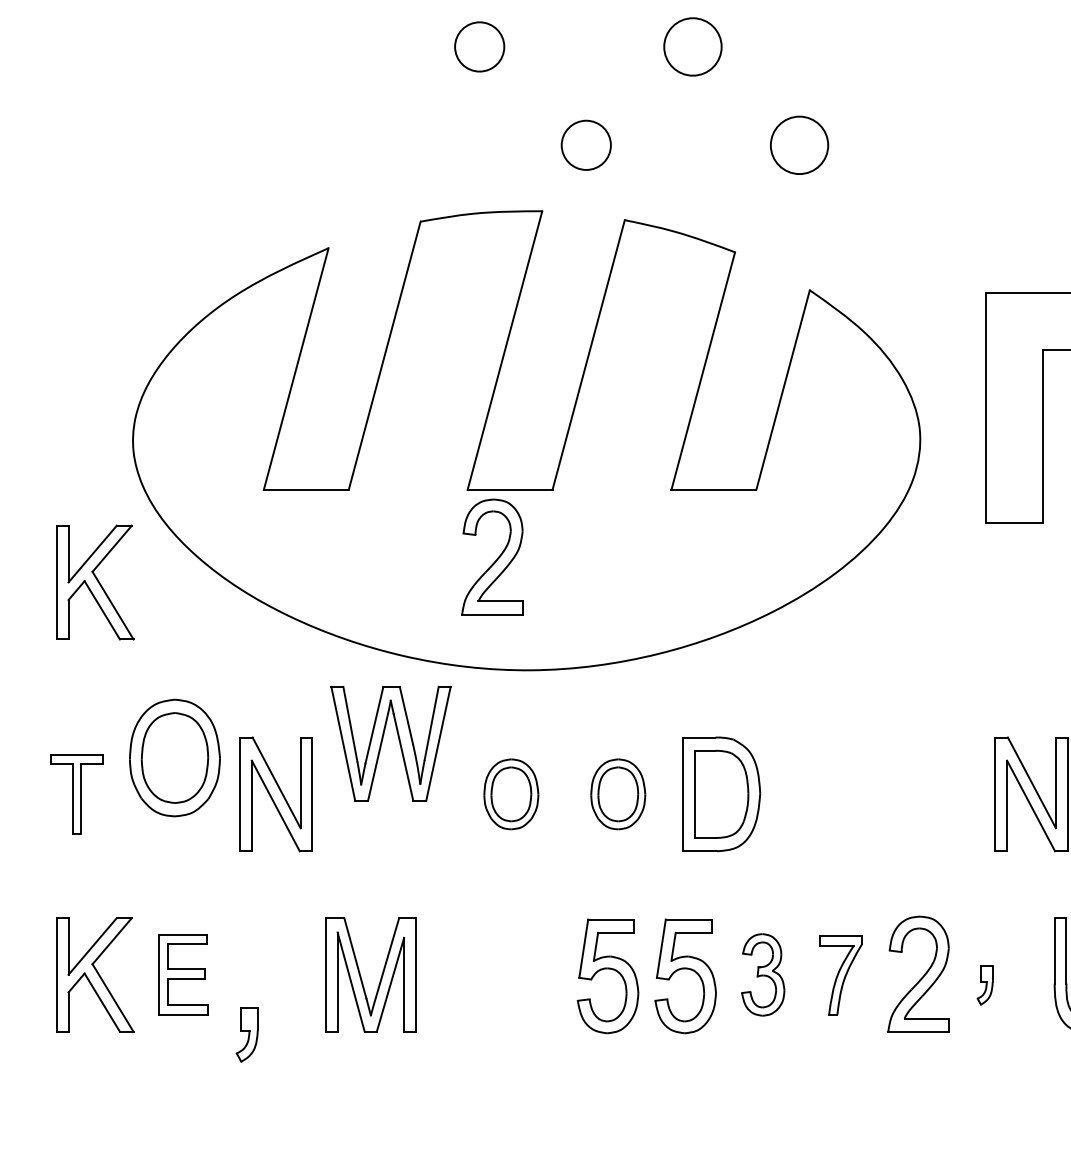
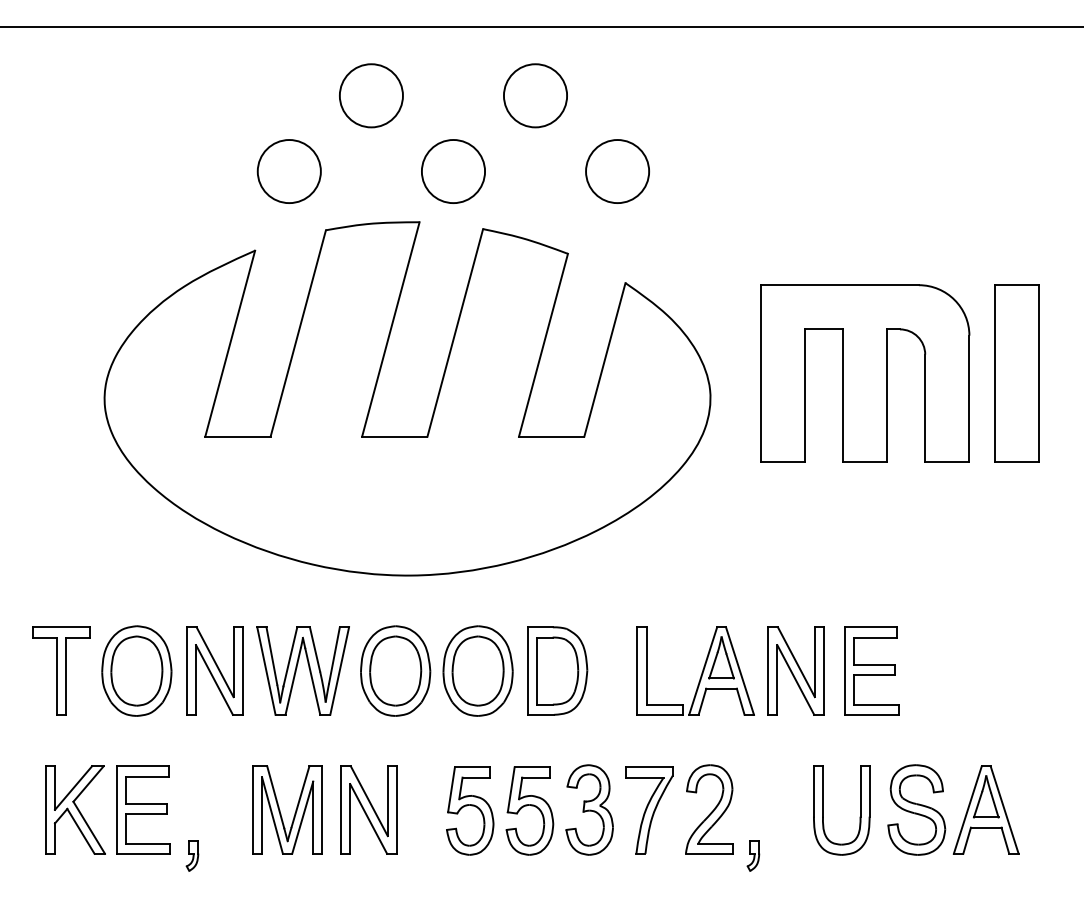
circle: (478, 46) -> (370, 95), size x1.67
circle: (692, 46) -> (535, 95), size x1.43
circle: (371, 145) -> (288, 171), added
circle: (586, 145) -> (453, 171), size x1.67
circle: (799, 145) -> (617, 171), size x1.43
part: (492, 557) -> (381, 488), removed
part: (95, 581) -> (75, 507), removed
part: (390, 742) -> (302, 670), moved
part: (174, 757) -> (136, 670), moved
part: (77, 793) -> (61, 670), size x1.43
part: (510, 793) -> (395, 670), size x1.67
part: (617, 793) -> (477, 670), size x1.67
part: (908, 796) -> (701, 672), added
part: (183, 974) -> (143, 809), size x1.43
part: (475, 974) -> (368, 809), added
part: (763, 974) -> (589, 809), size x1.43
part: (841, 975) -> (649, 810), size x1.43
part: (985, 984) -> (753, 855), moved
part: (247, 1034) -> (192, 855), size x0.71

